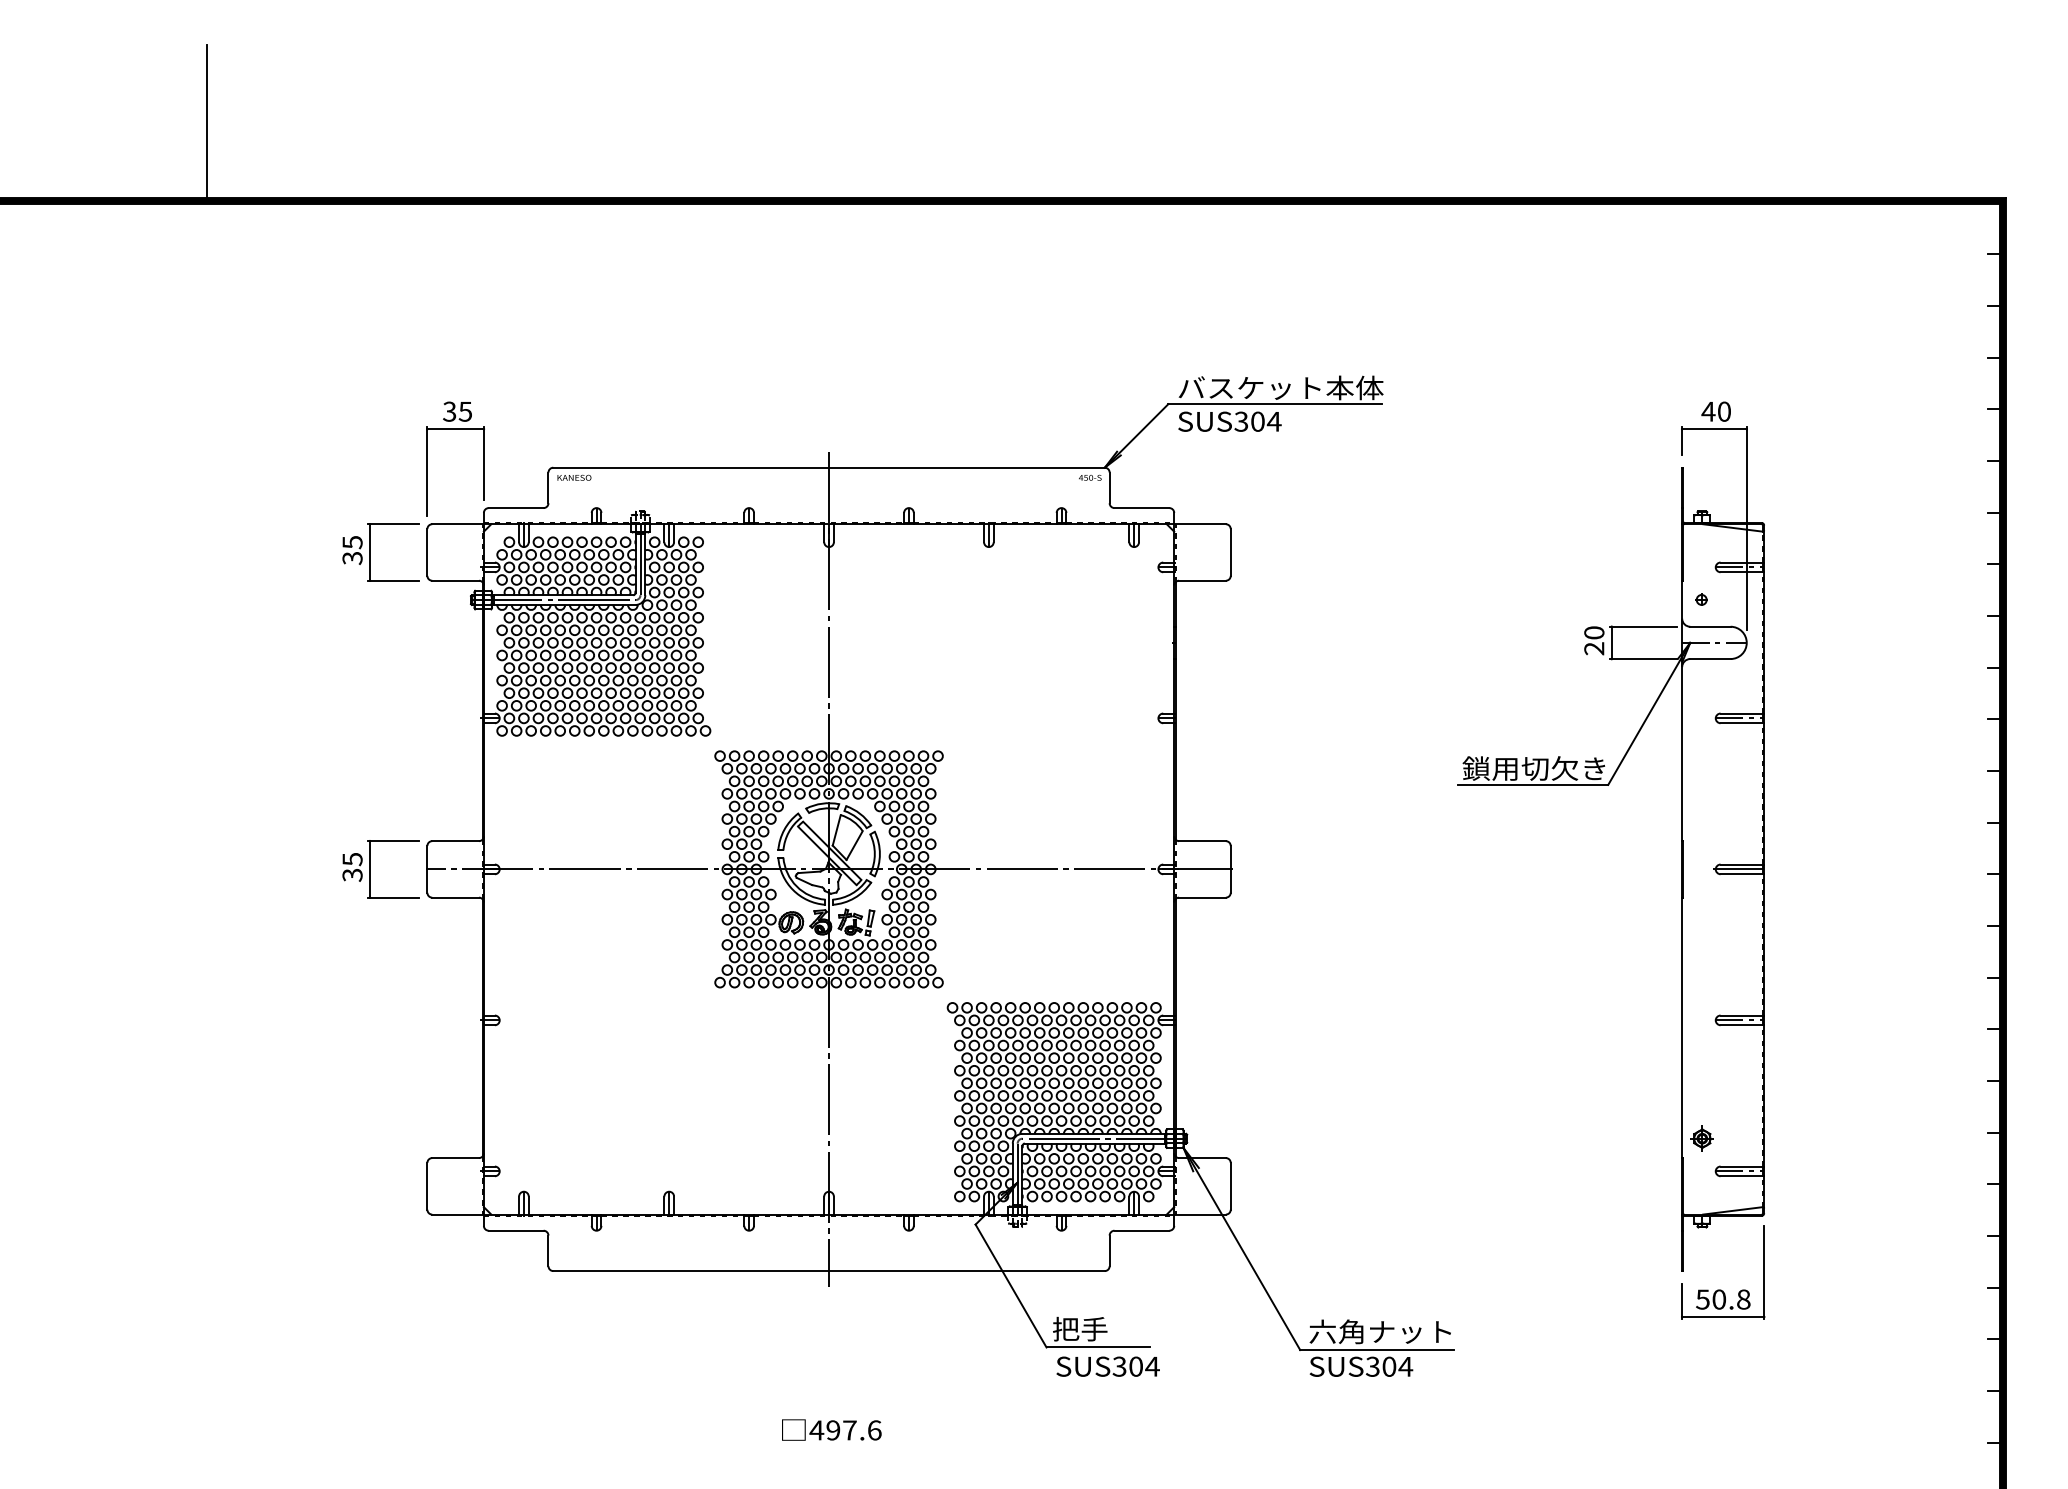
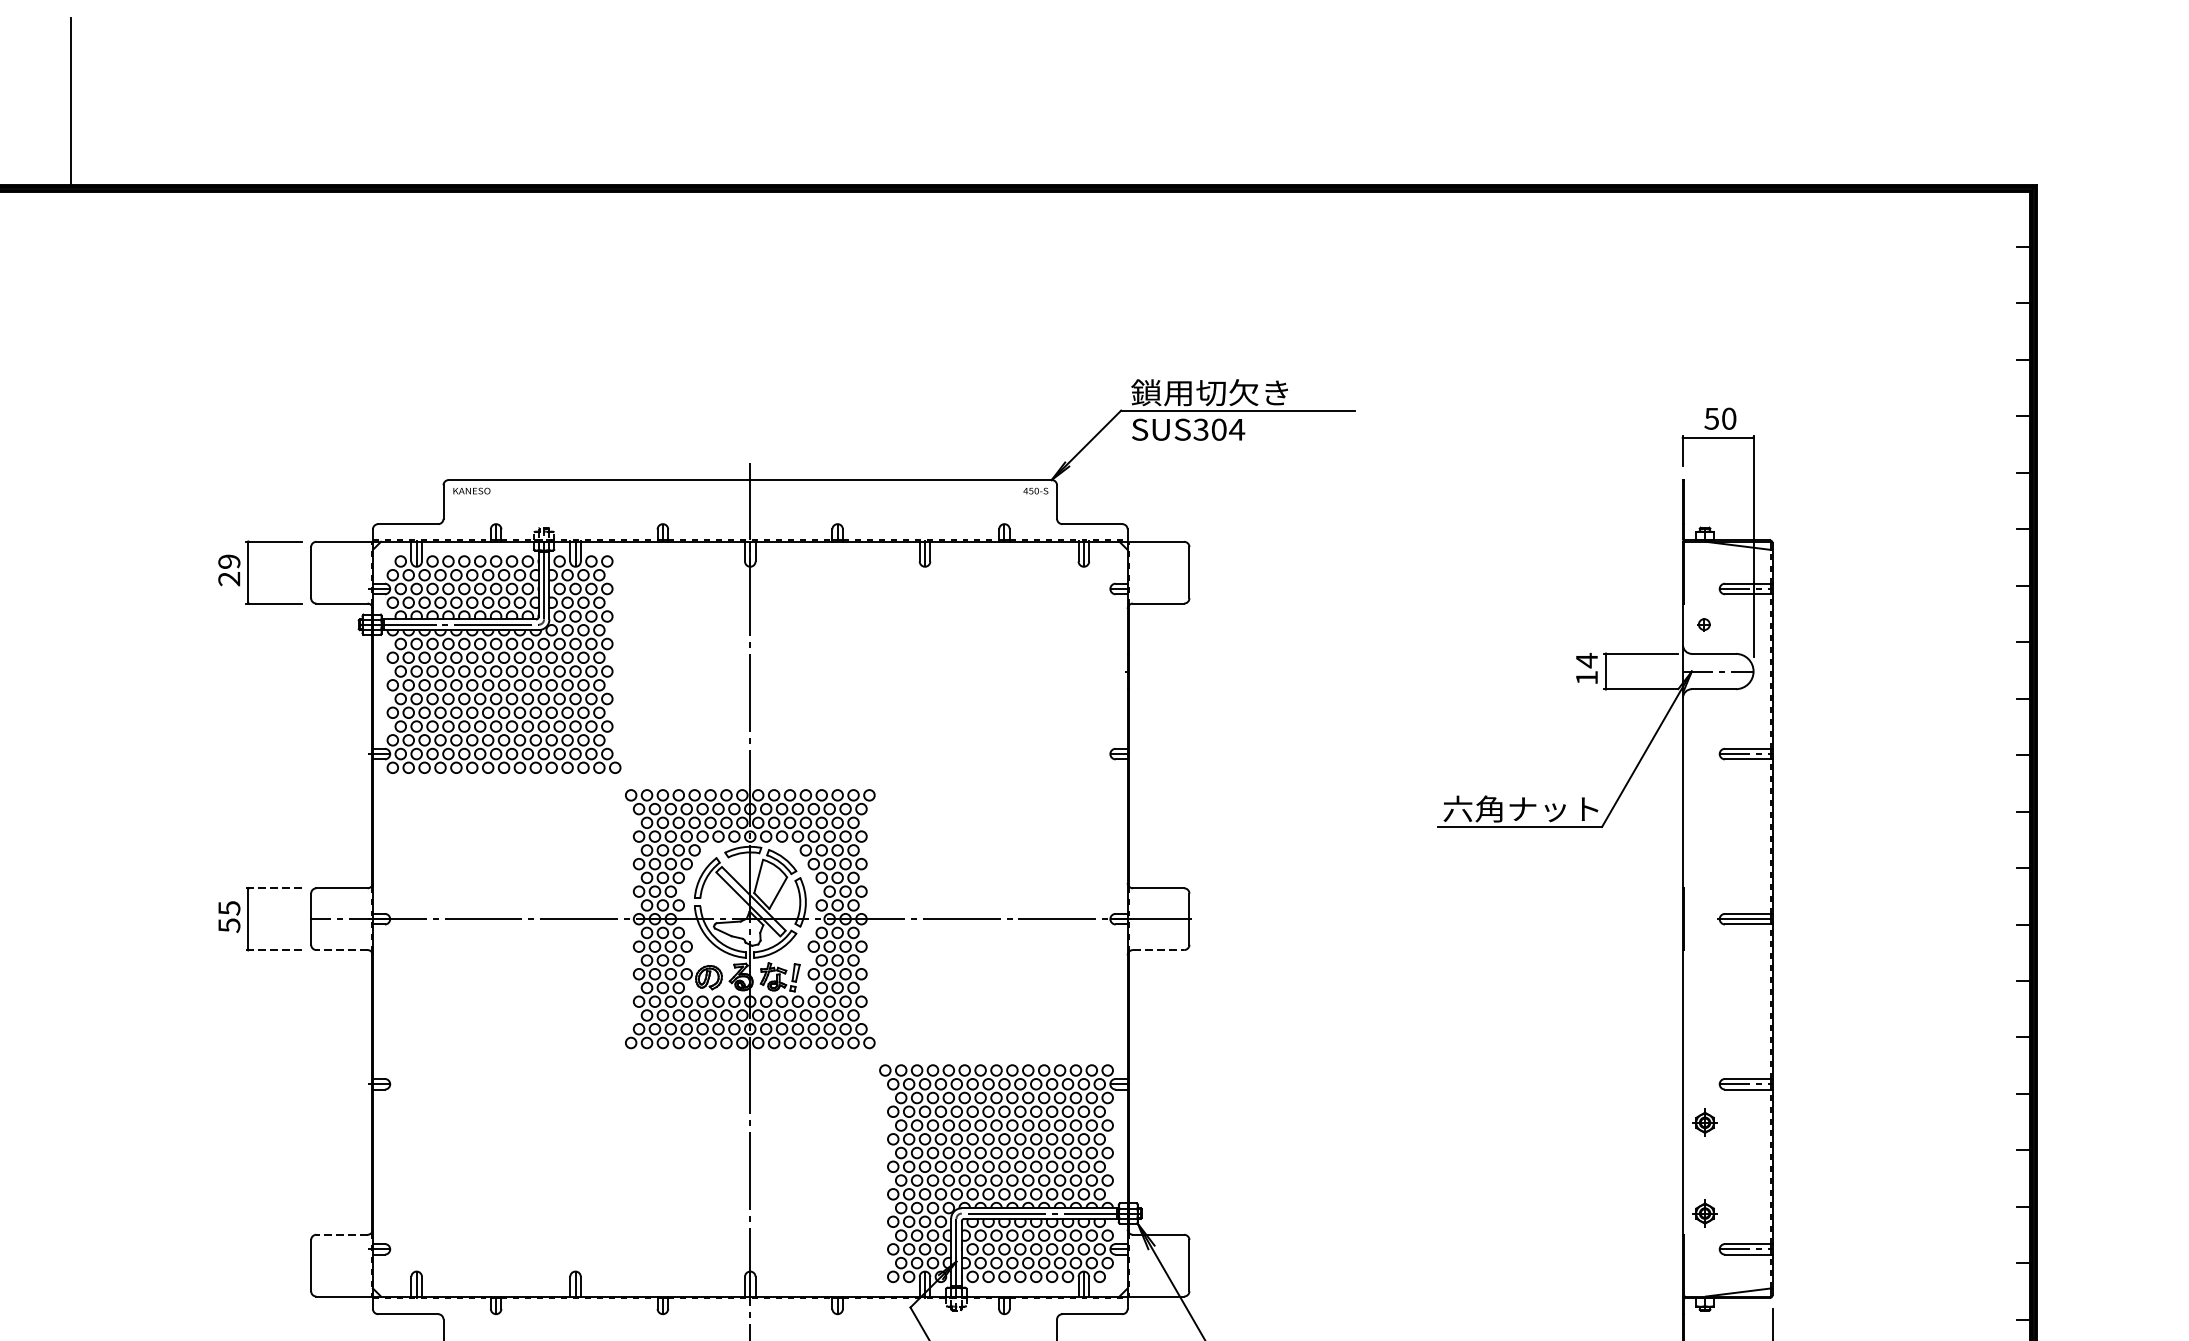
text: (1280, 387) -> (1243, 392), バスケット本体 -> 鎖用切欠き
text: (1708, 411) -> (1711, 418), 40 -> 50
part: (427, 458) -> (311, 469), removed
text: (352, 550) -> (229, 570), 35 -> 29
text: (1594, 640) -> (1587, 668), 20 -> 14
text: (1533, 768) -> (1520, 808), 鎖用切欠き -> 六角ナット
line: (393, 841) -> (274, 888), solid -> dashed
text: (352, 874) -> (229, 924), 35 -> 55
line: (393, 897) -> (274, 949), solid -> dashed
line: (455, 897) -> (341, 949), solid -> dashed
line: (1202, 897) -> (1158, 949), solid -> dashed
part: (1701, 1055) -> (1704, 1122), added
line: (455, 1158) -> (341, 1235), solid -> dashed

